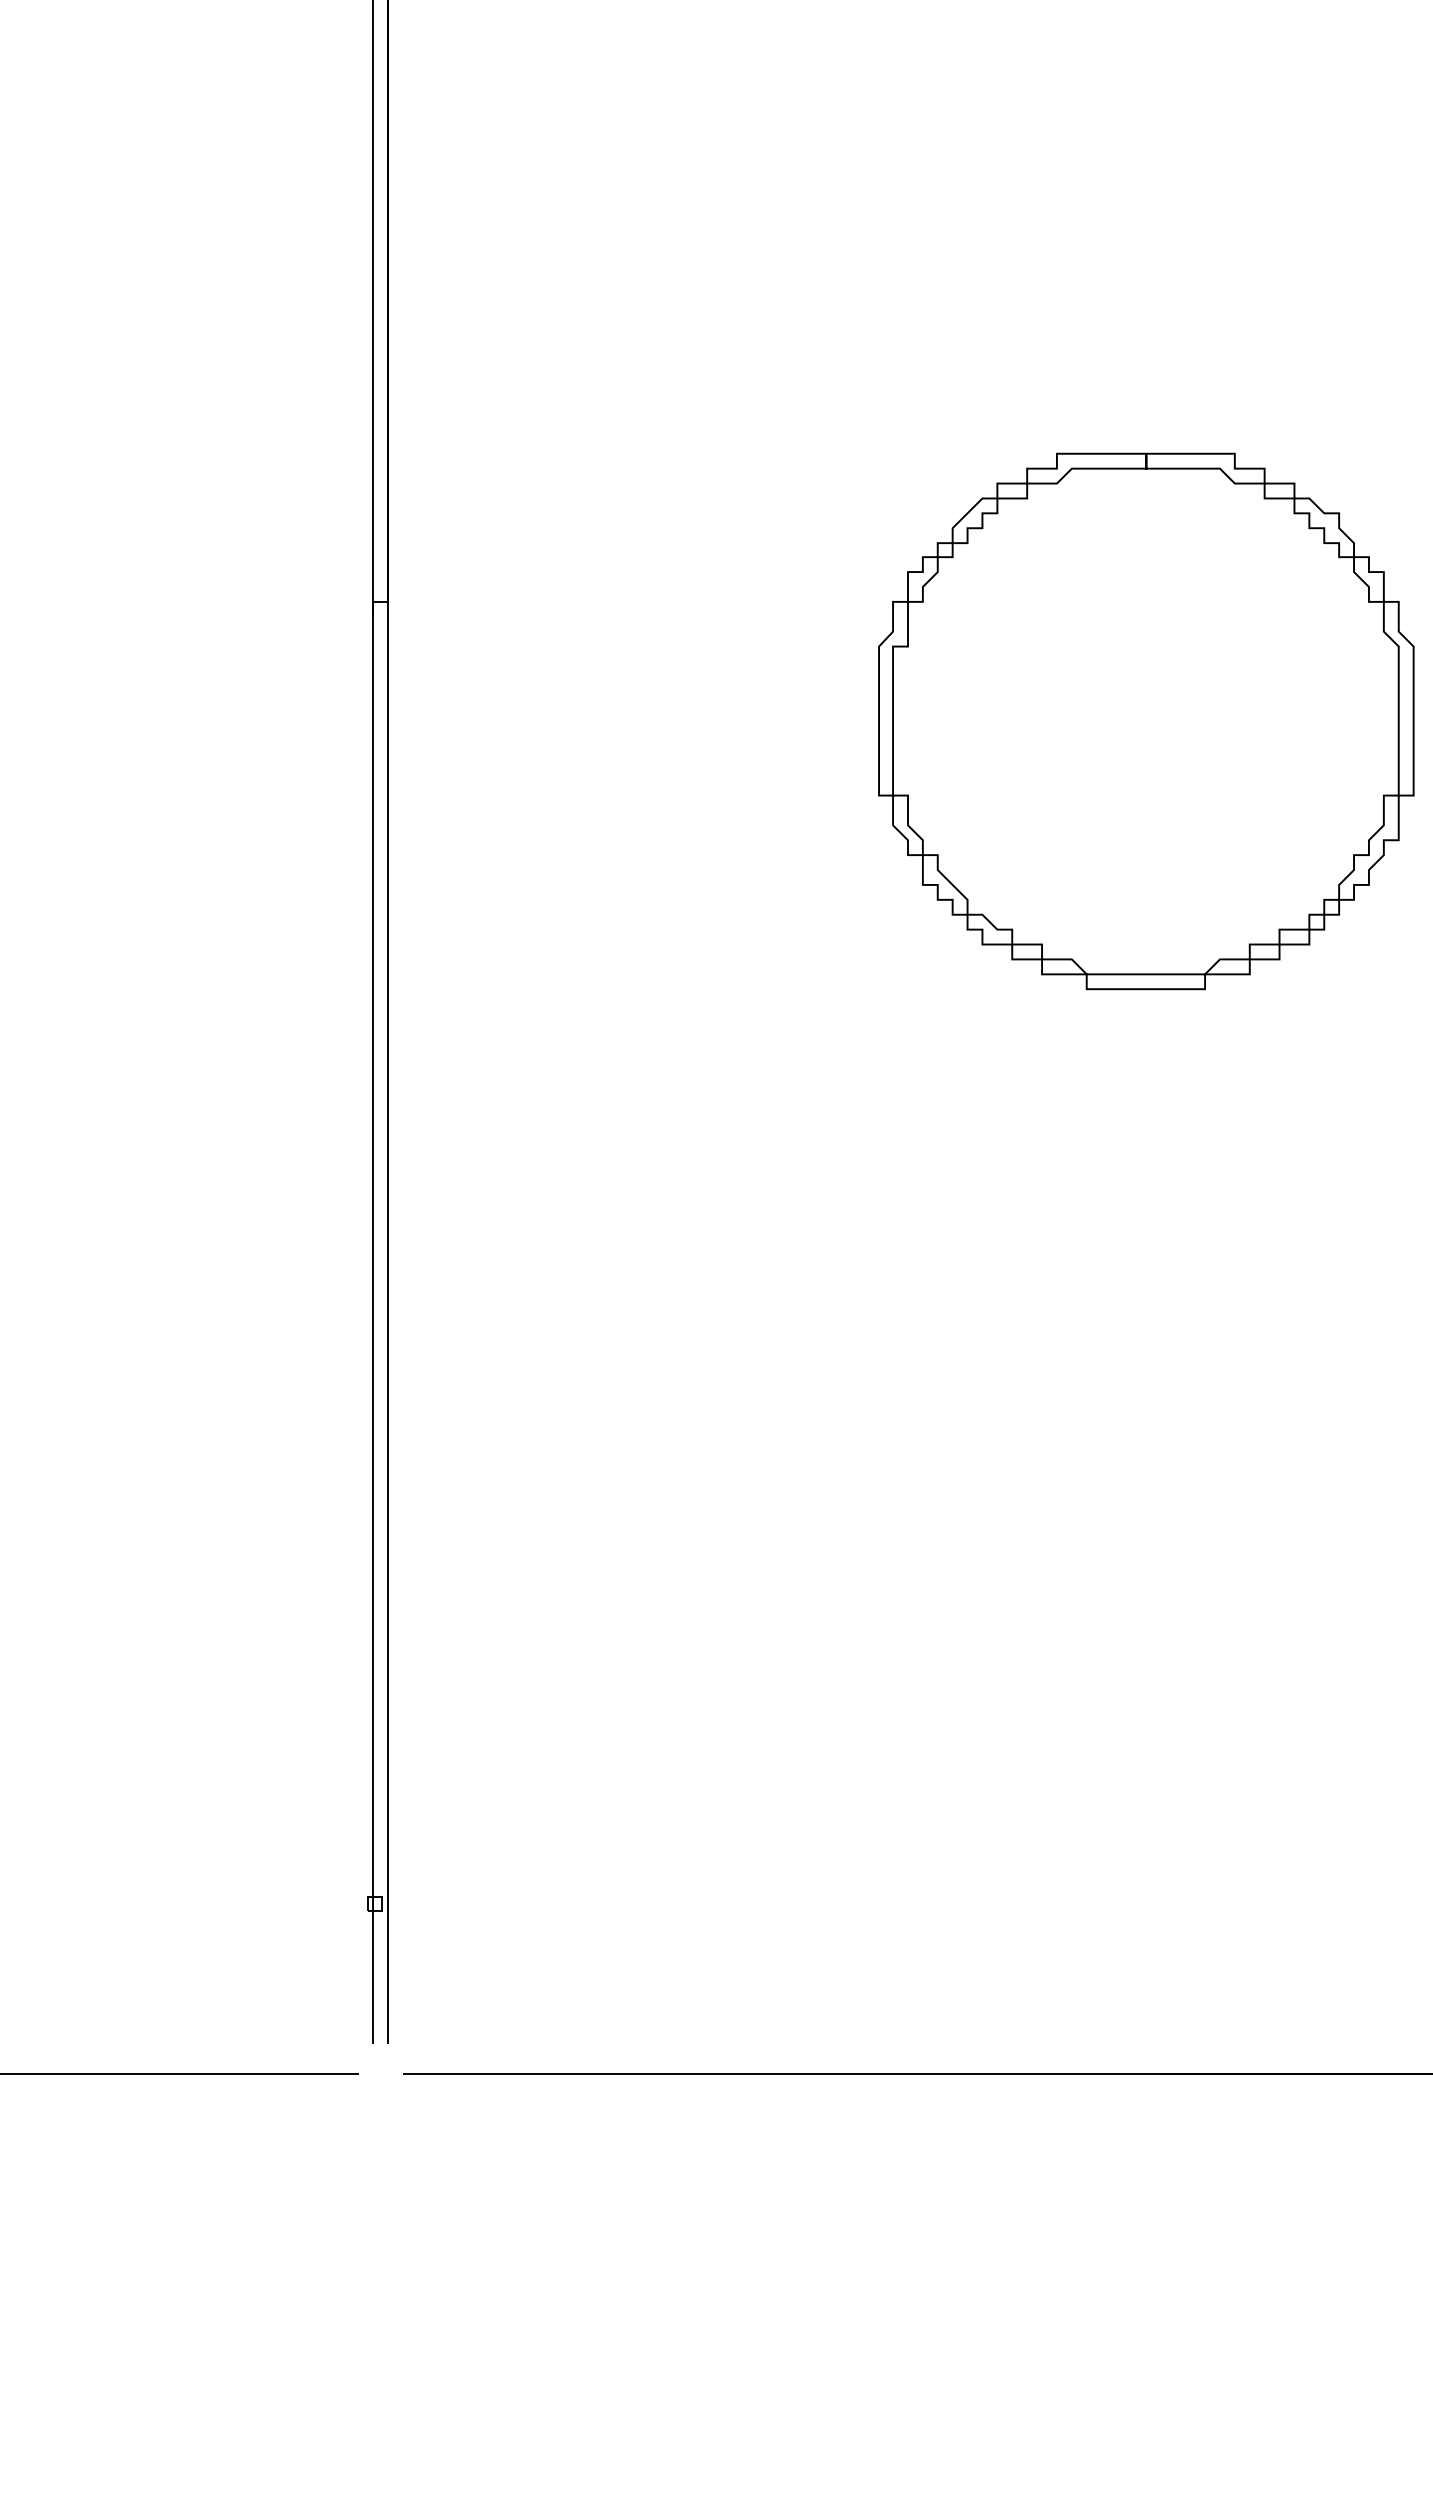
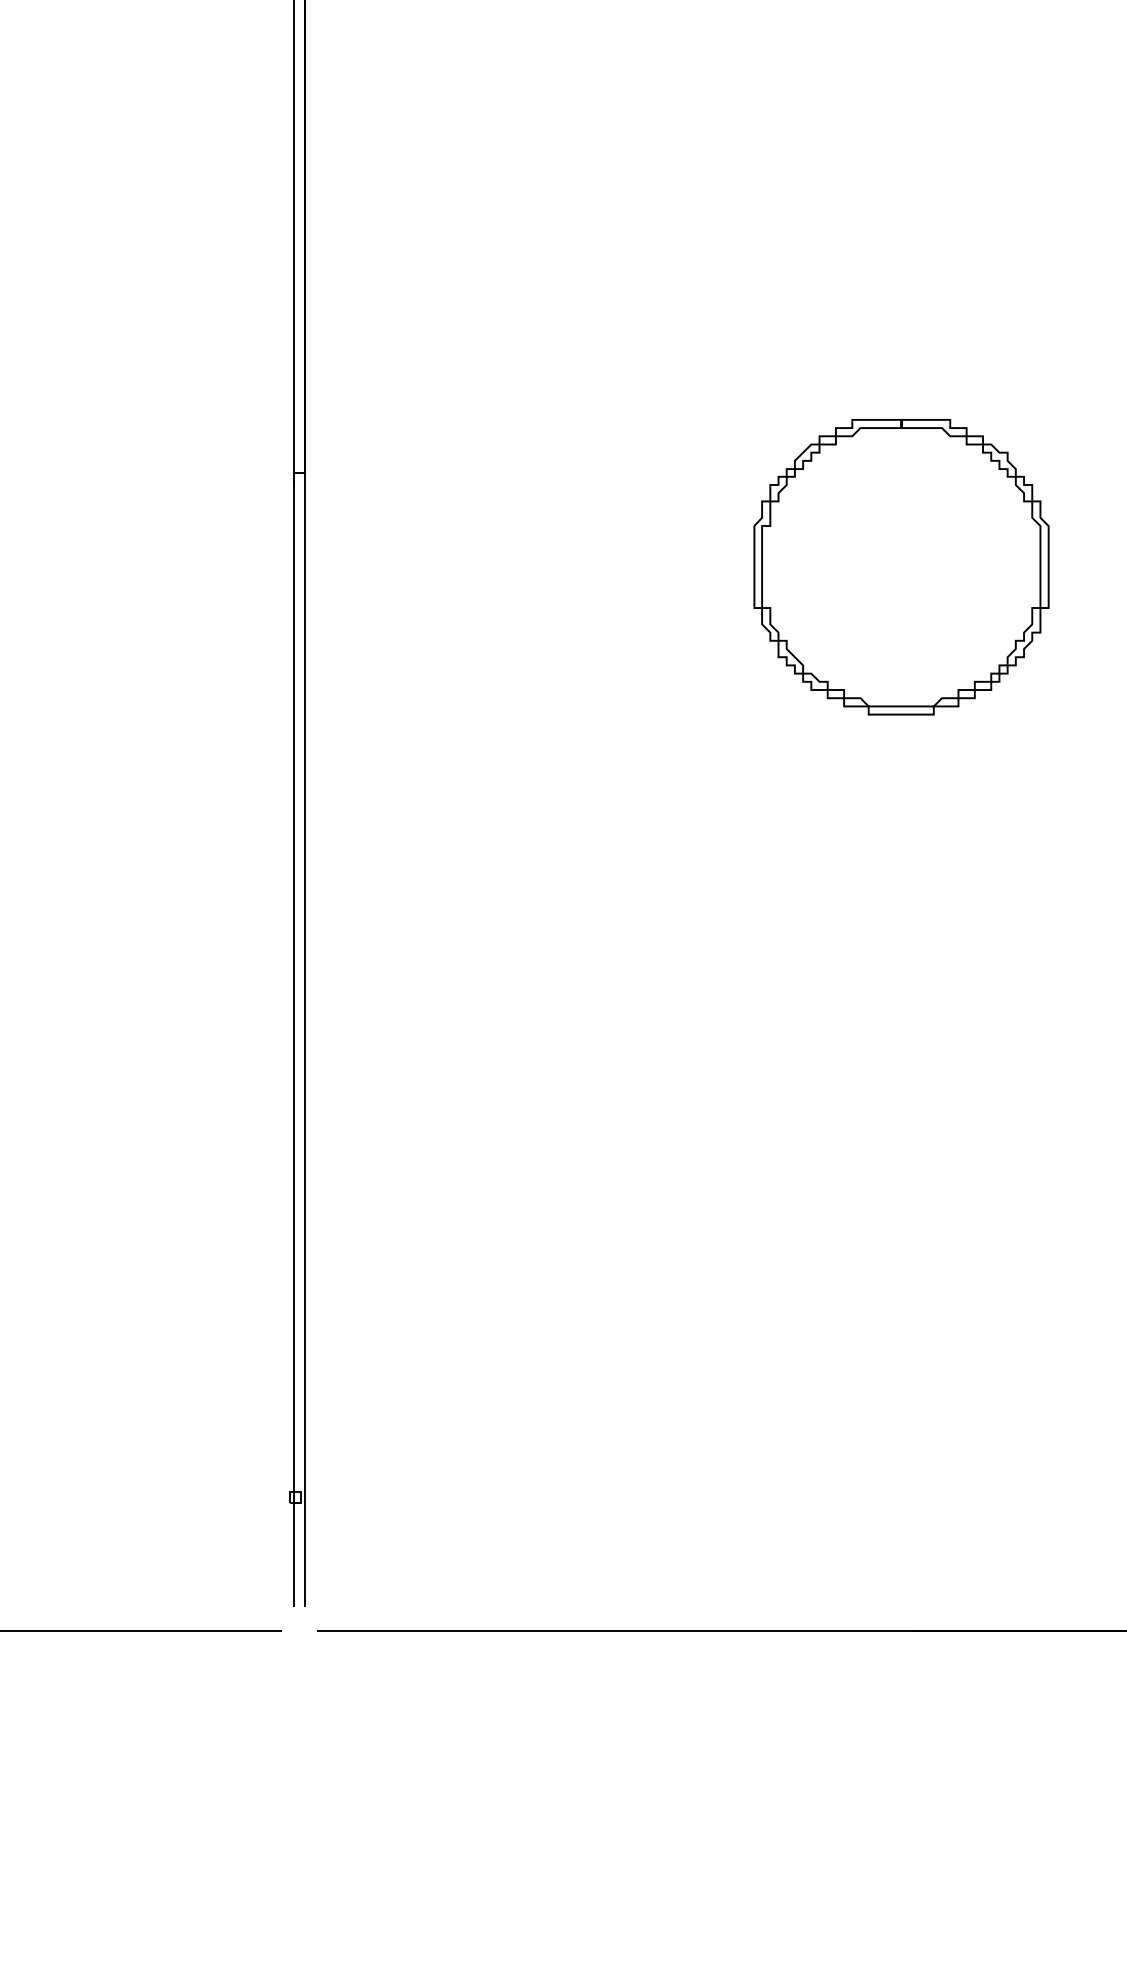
part: (1146, 721) -> (901, 567), size x0.7

